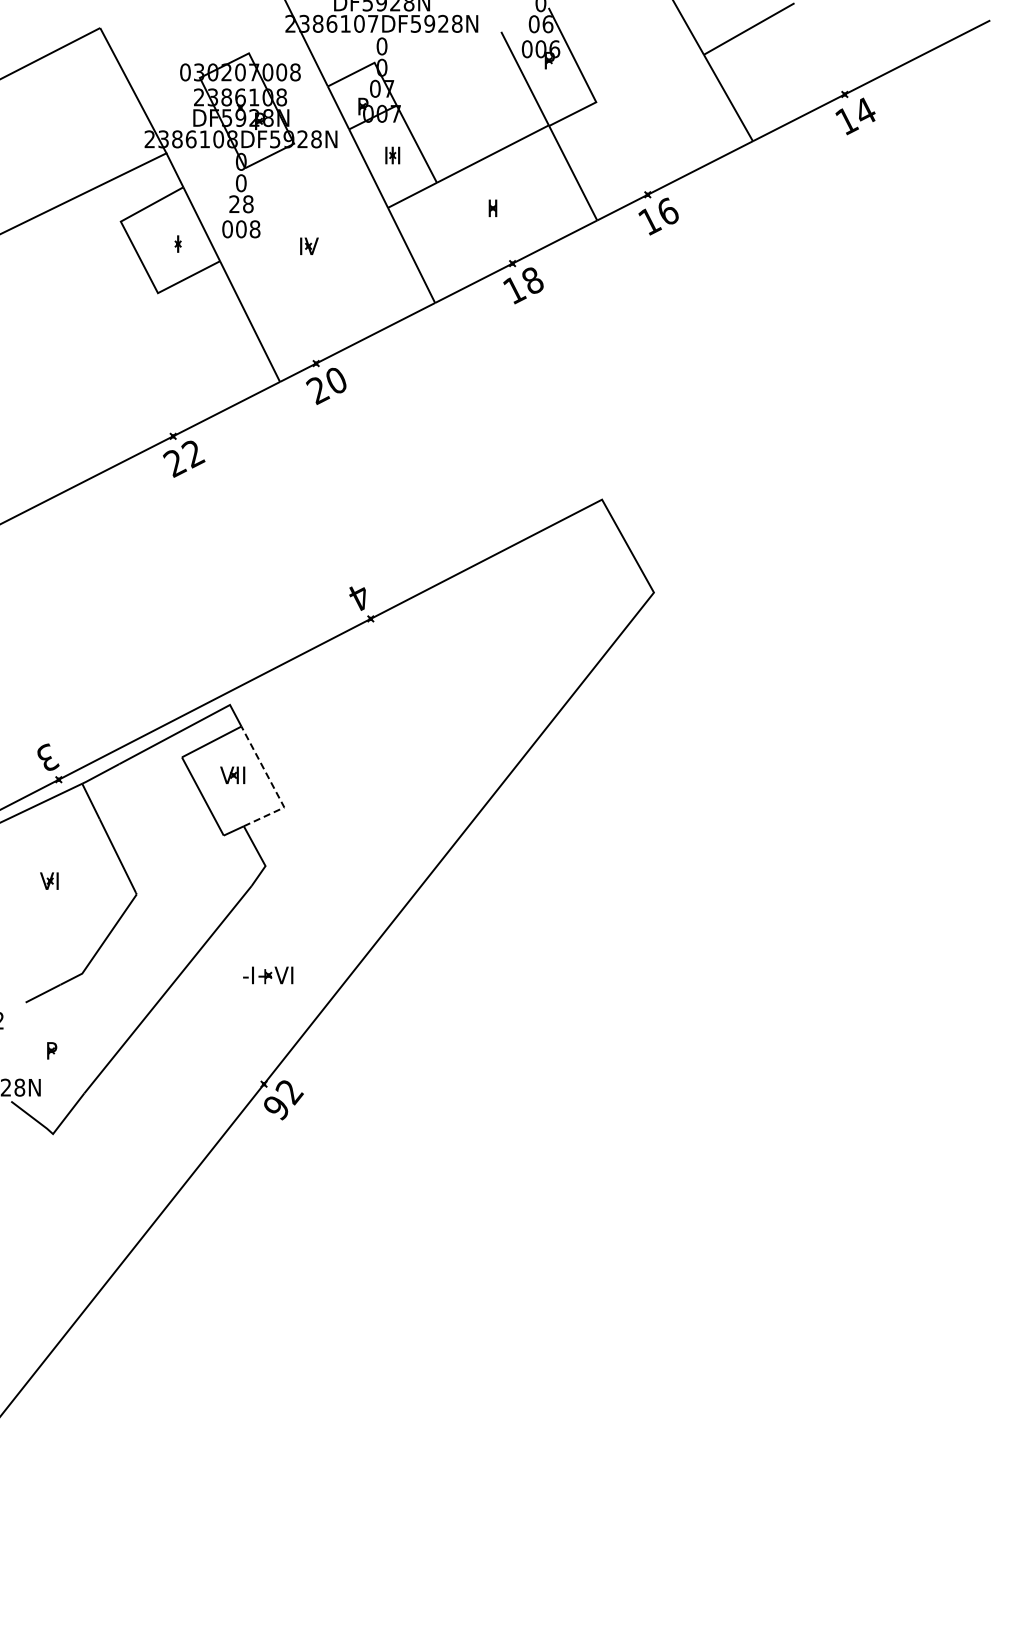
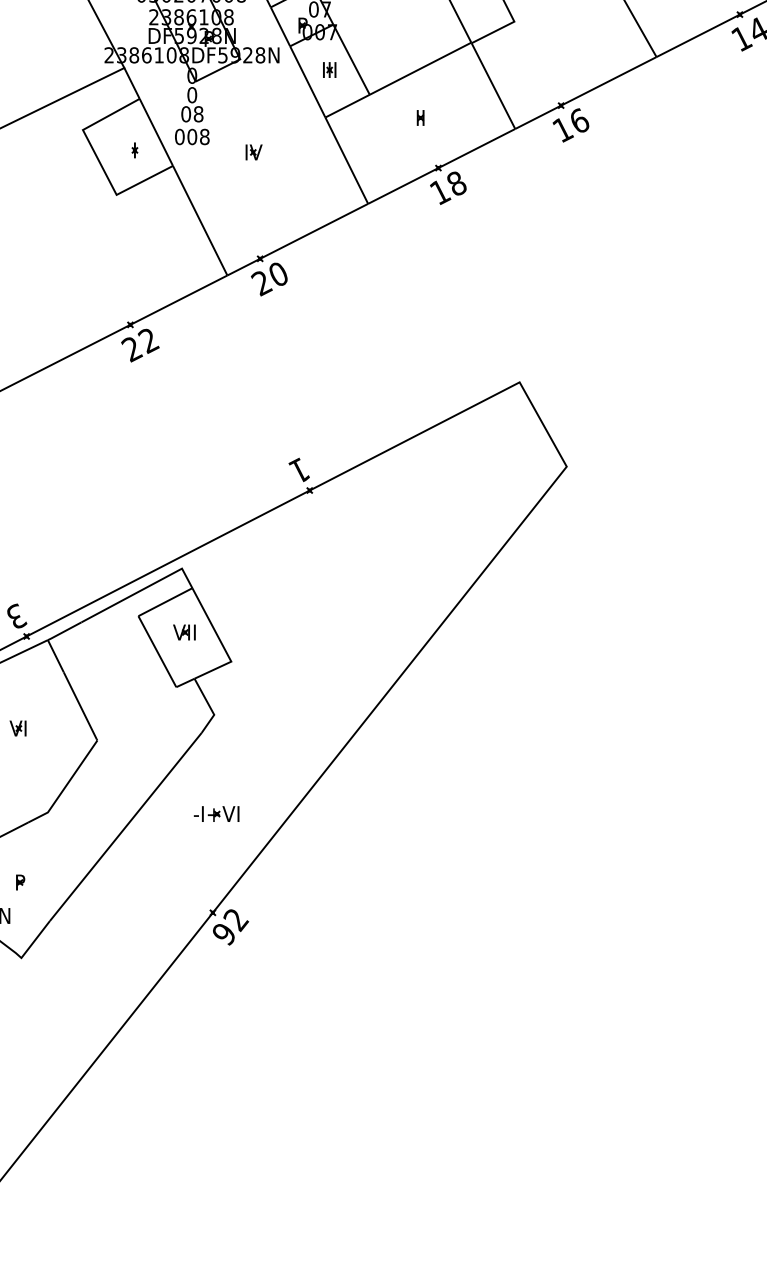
text: (234, 204) -> (186, 114), 28 -> 08
text: (358, 596) -> (298, 470), 4 -> 1
line: (273, 787) -> (221, 643), dashed -> solid

